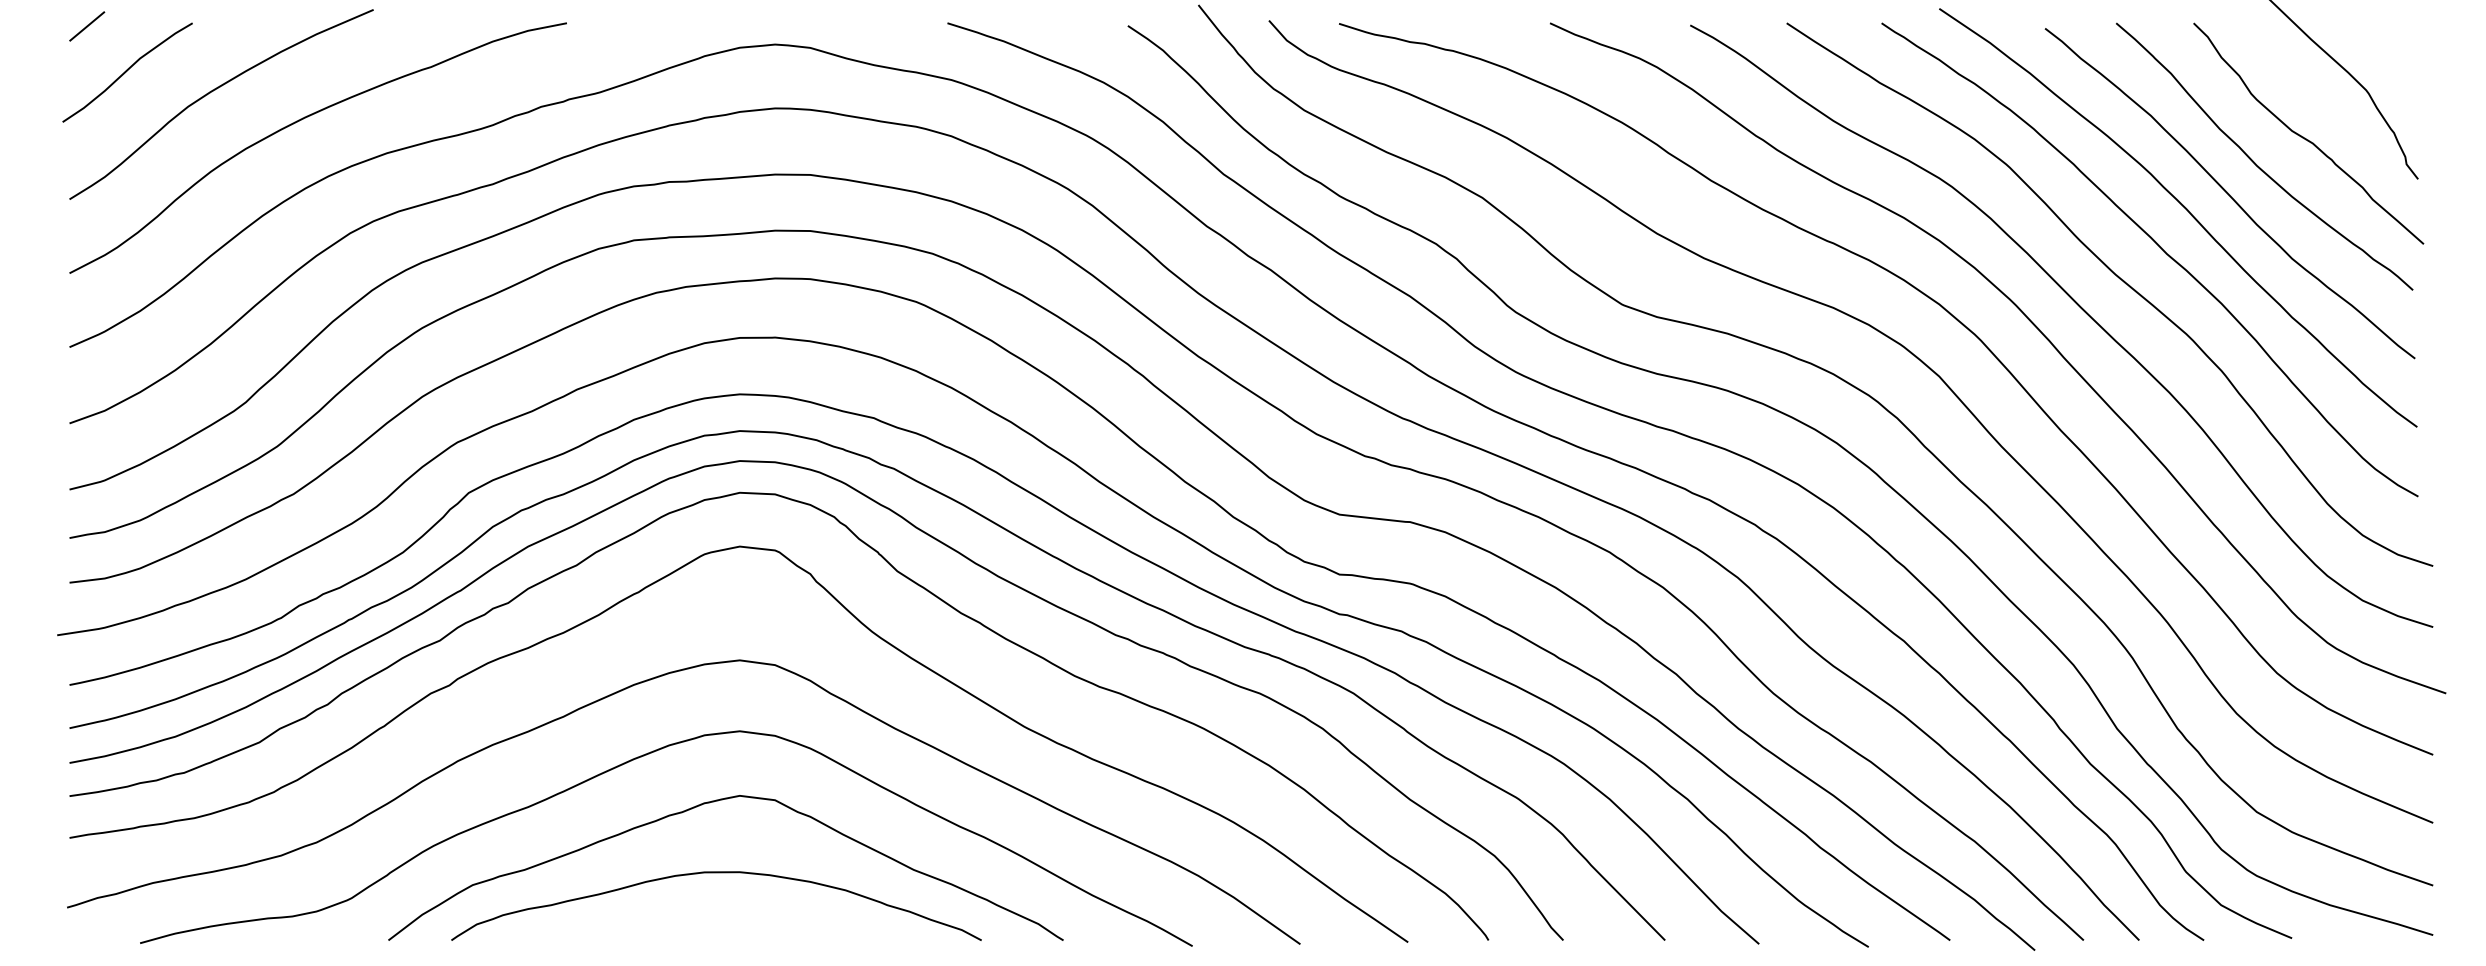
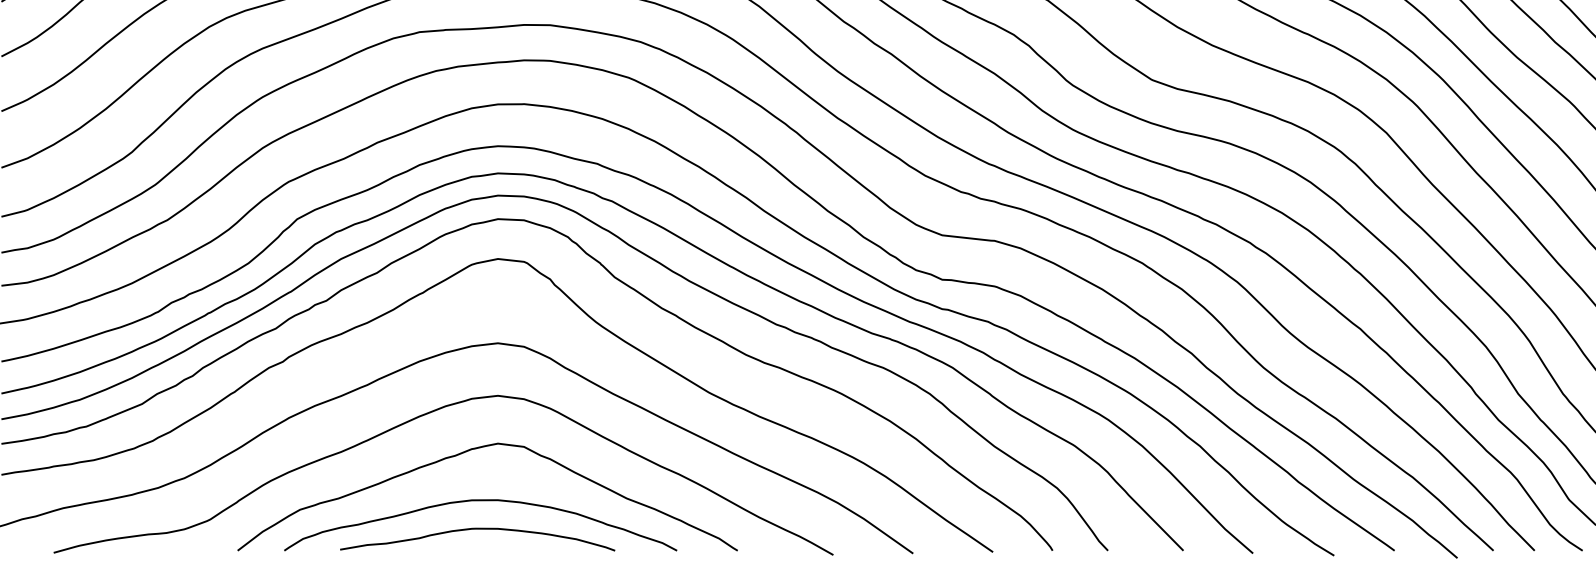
curve: (712, 911) -> (477, 529), added

